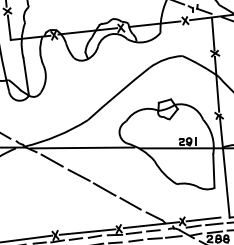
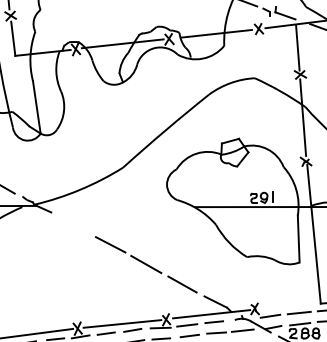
line: (82, 147) -> (115, 205), removed
line: (51, 160) -> (72, 224), removed
line: (203, 219) -> (284, 306), removed

